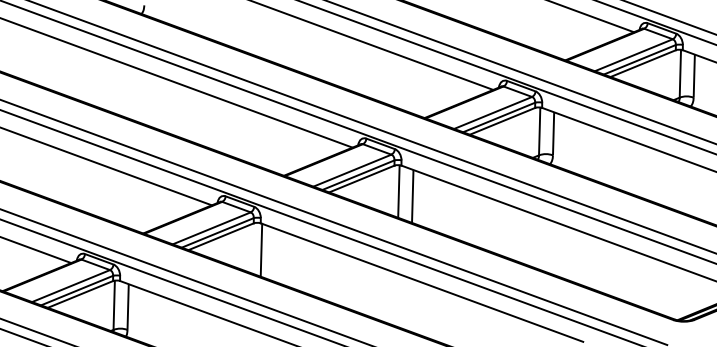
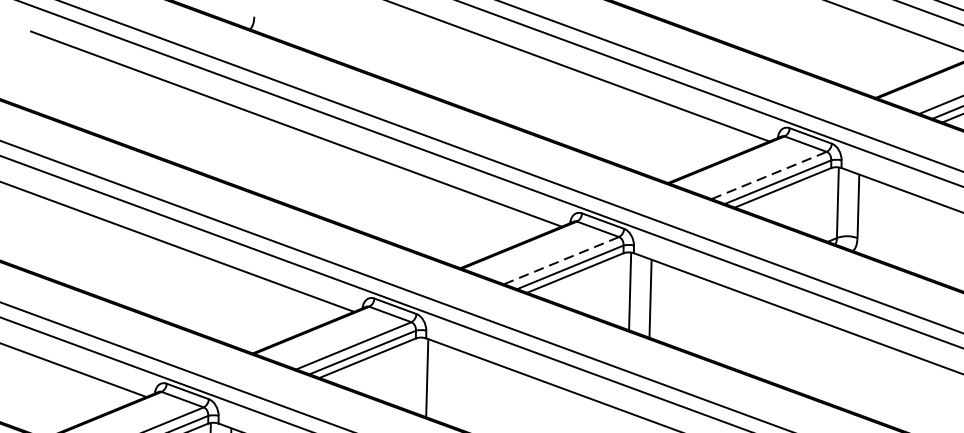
line: (493, 112) -> (769, 174), solid -> dashed
line: (352, 170) -> (561, 260), solid -> dashed

